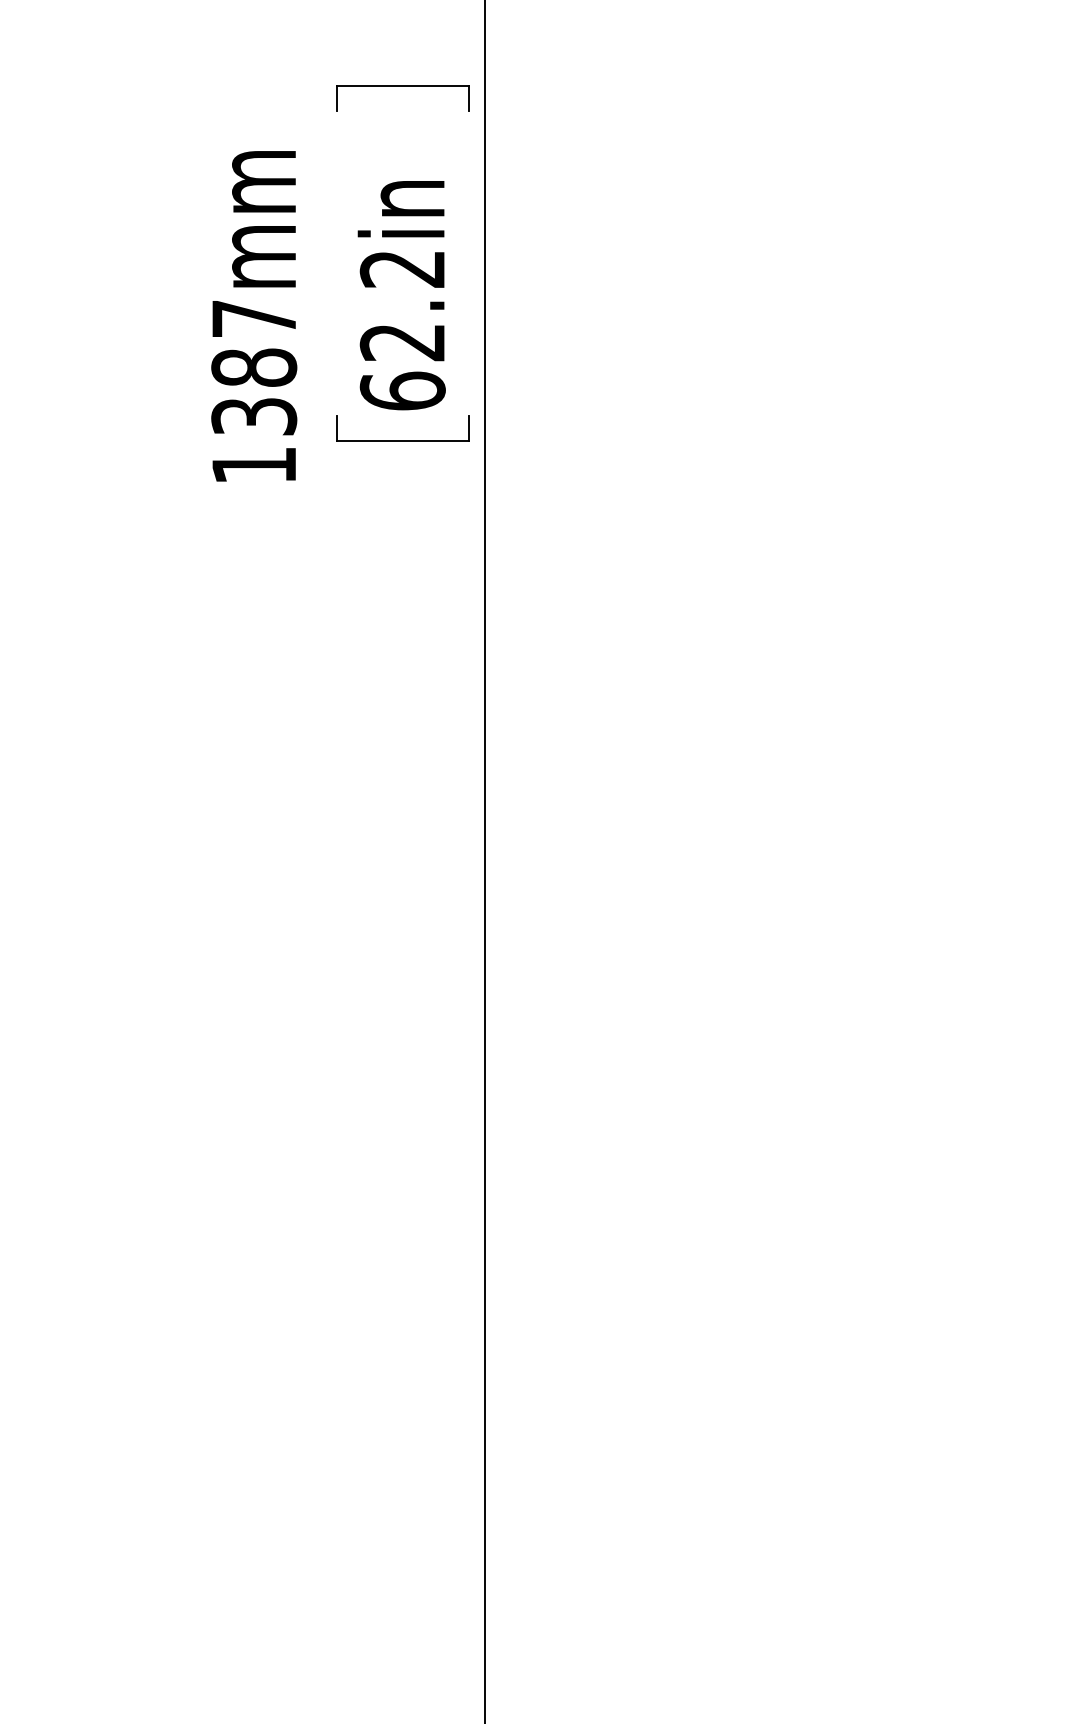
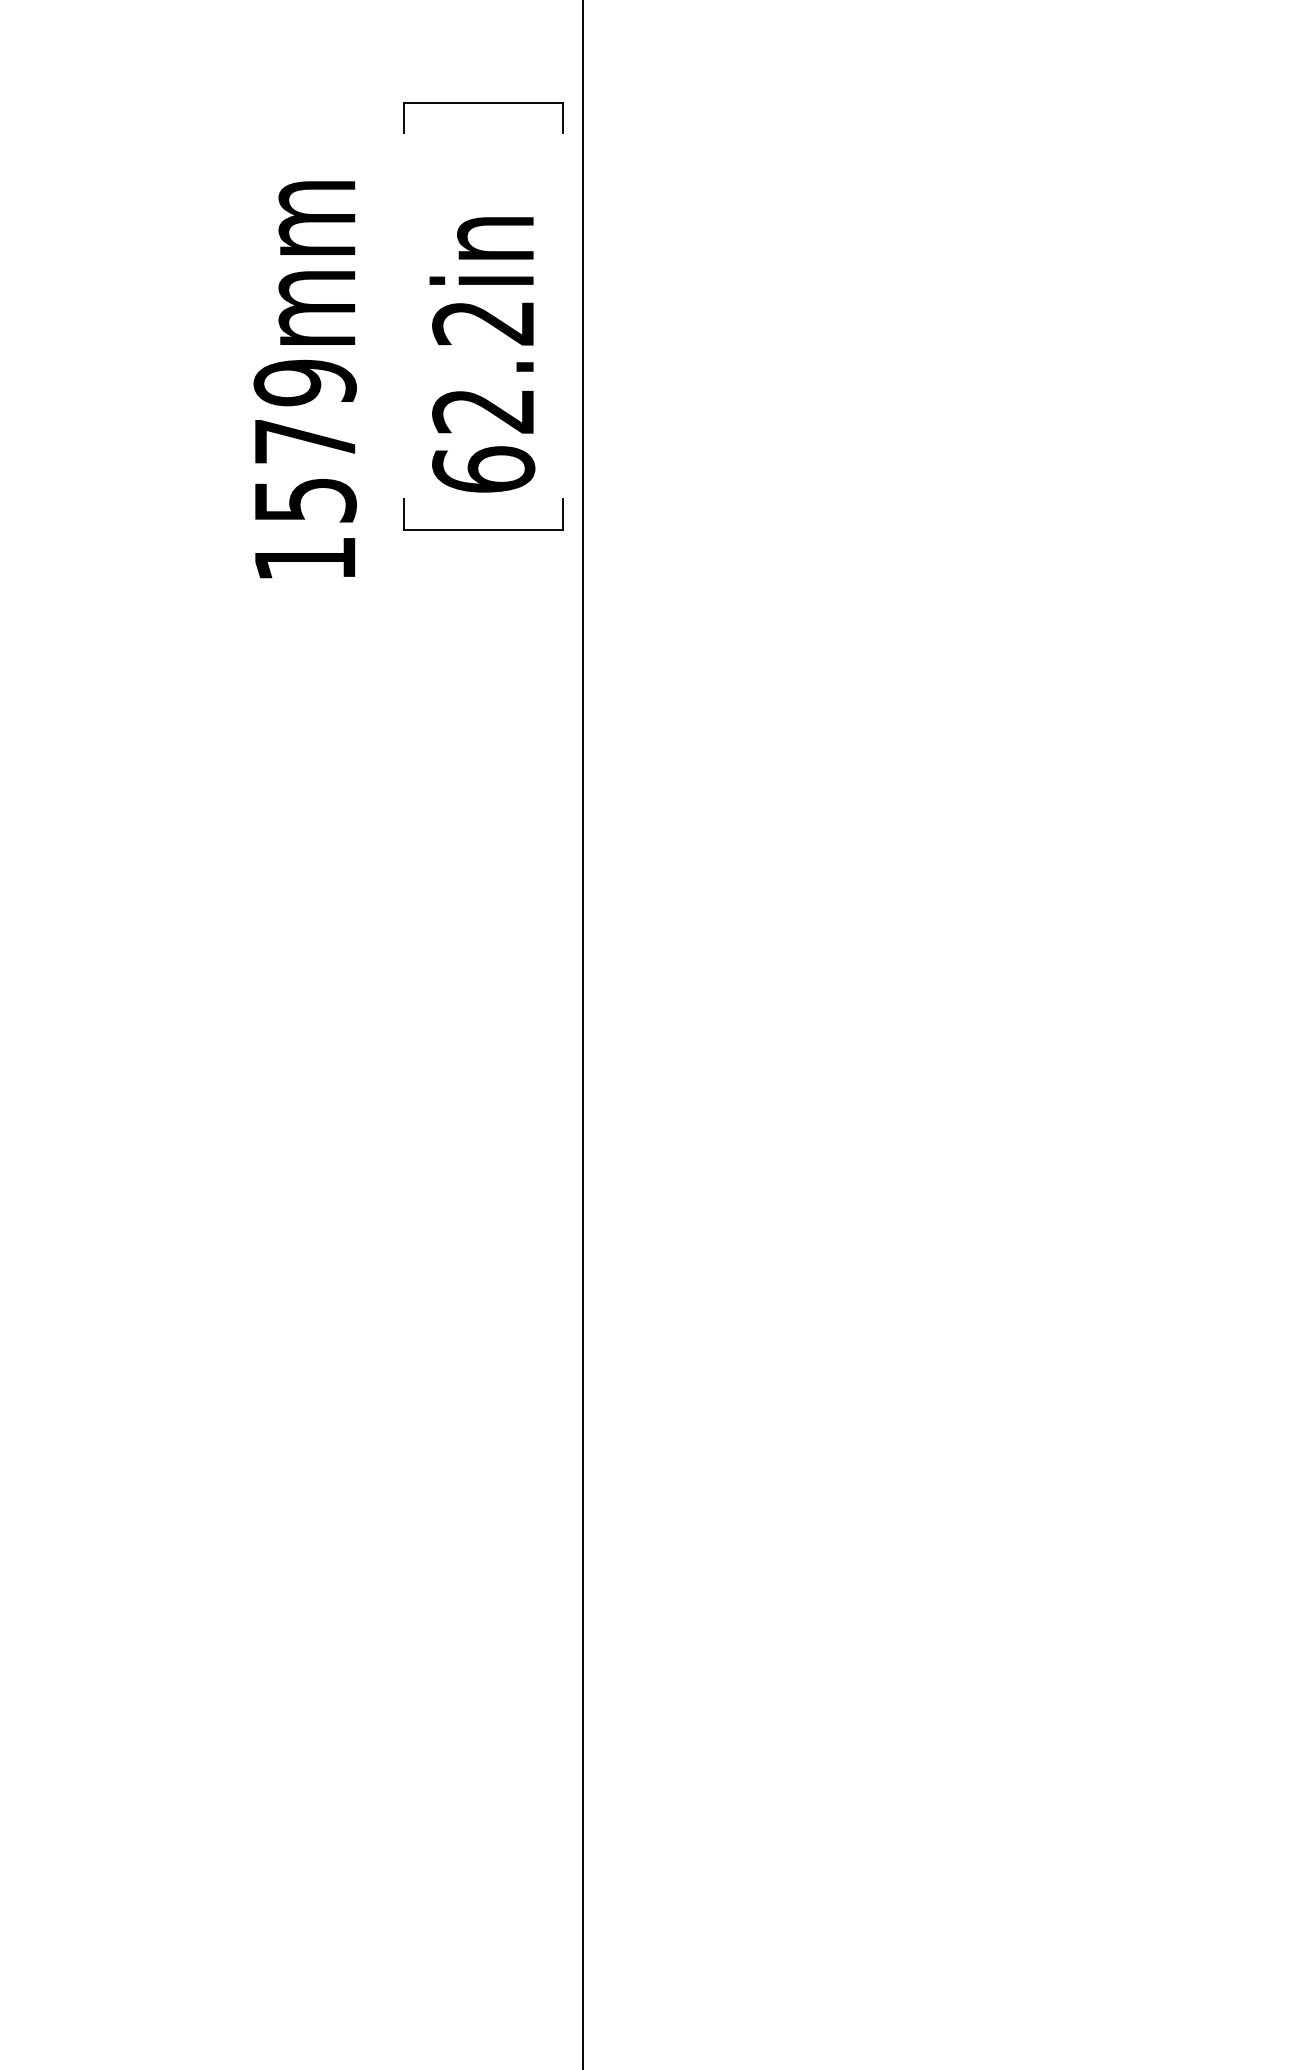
text: (254, 366) -> (305, 440), 1387mm -> 1579mm

